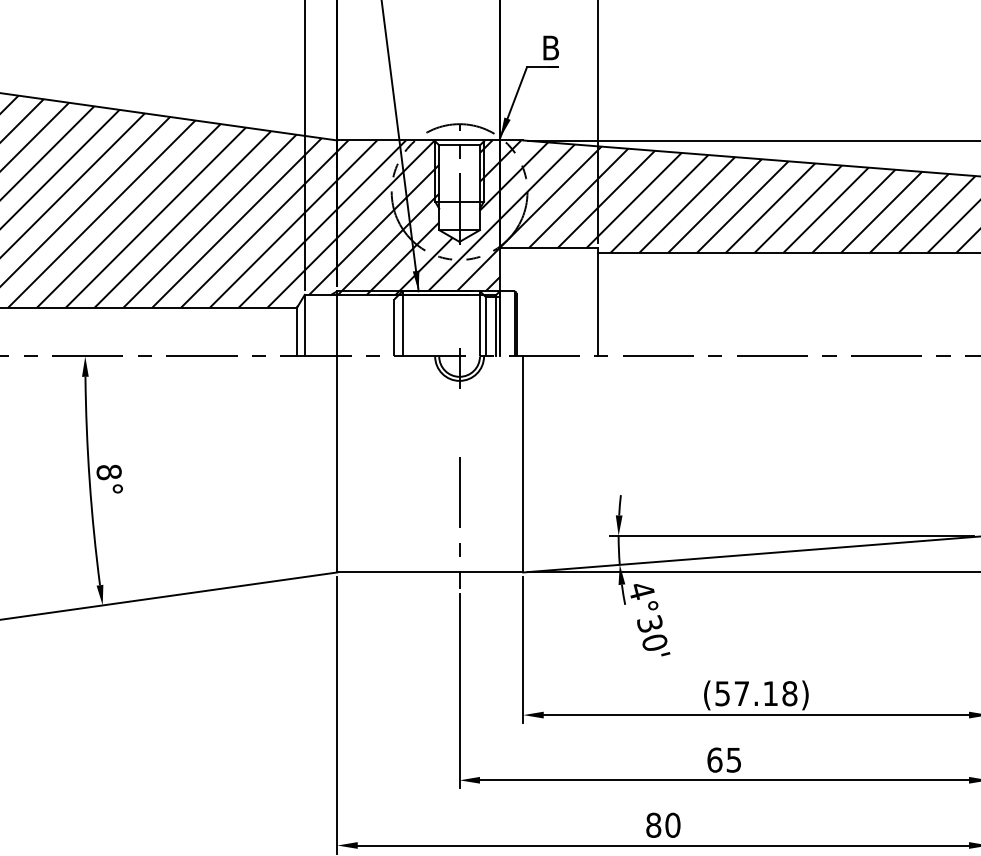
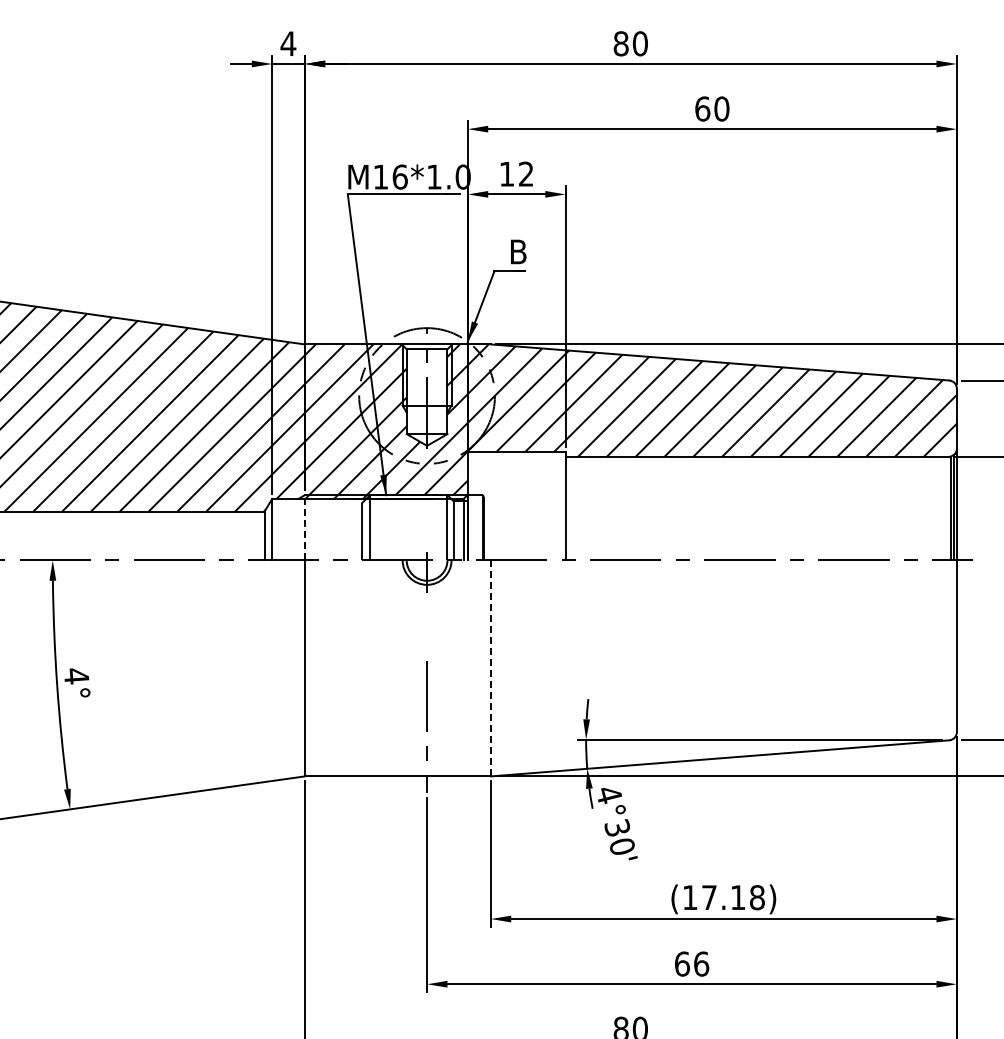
line: (337, 323) -> (304, 527), solid -> dashed
line: (523, 464) -> (490, 668), solid -> dashed
text: (109, 472) -> (76, 676), 8° -> 4°
text: (723, 693) -> (690, 897), (57.18) -> (17.18)
text: (734, 759) -> (701, 963), 65 -> 66

